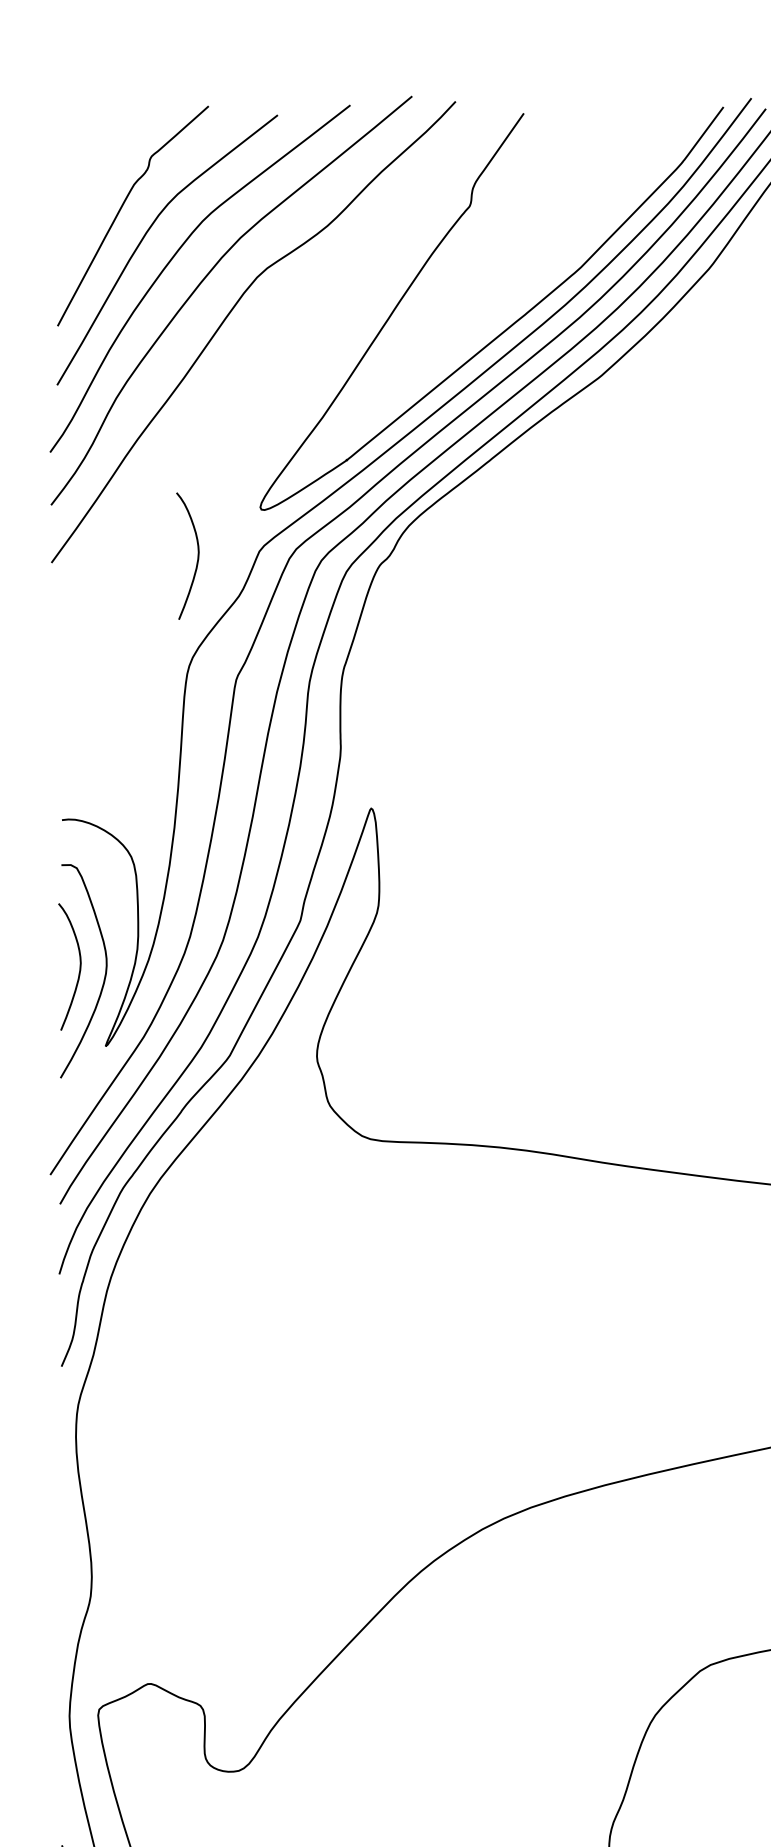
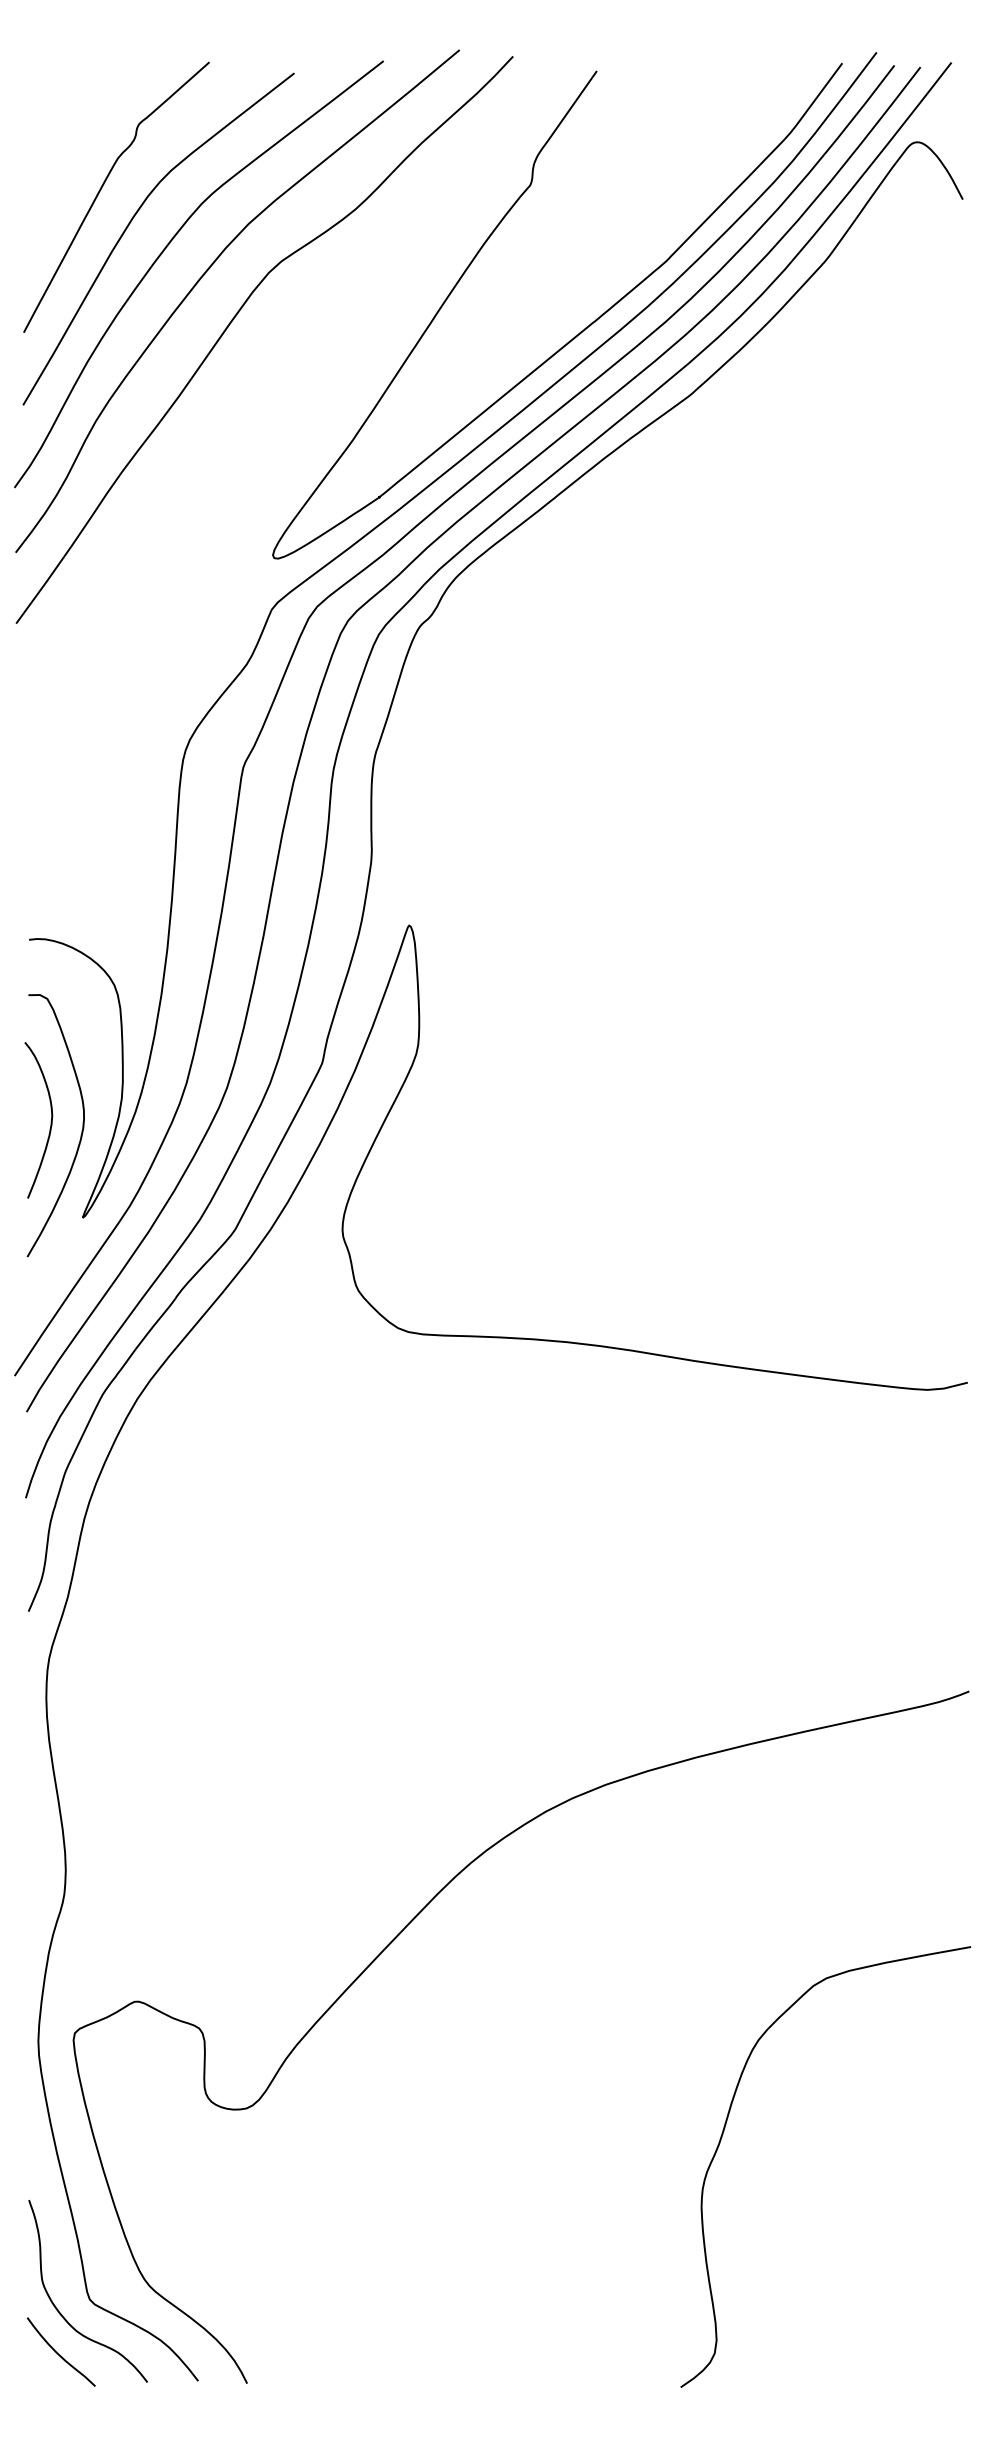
curve: (197, 557) -> (195, 616), removed

